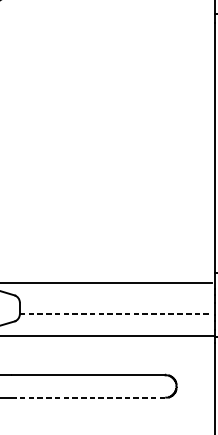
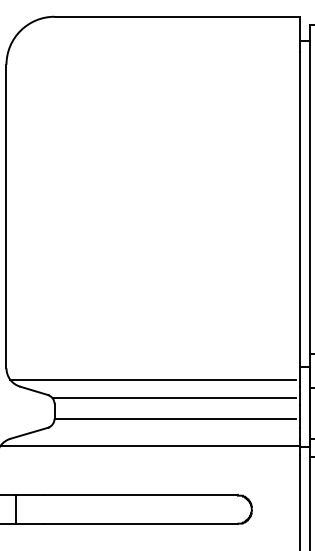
line: (115, 298) -> (174, 398), added
line: (115, 314) -> (175, 418), dashed -> solid
line: (88, 398) -> (140, 524), dashed -> solid

